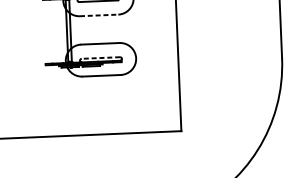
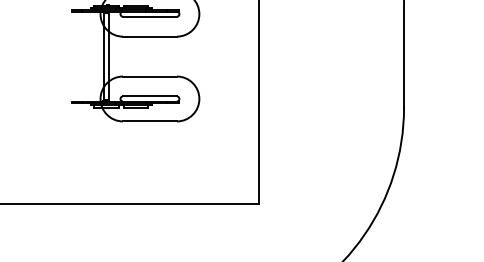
line: (98, 15) -> (149, 36), dashed -> solid
line: (100, 58) -> (149, 96), dashed -> solid

